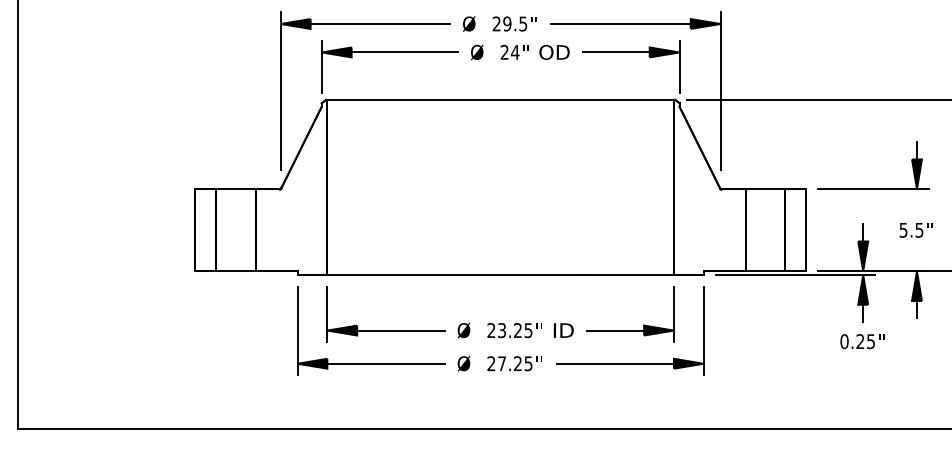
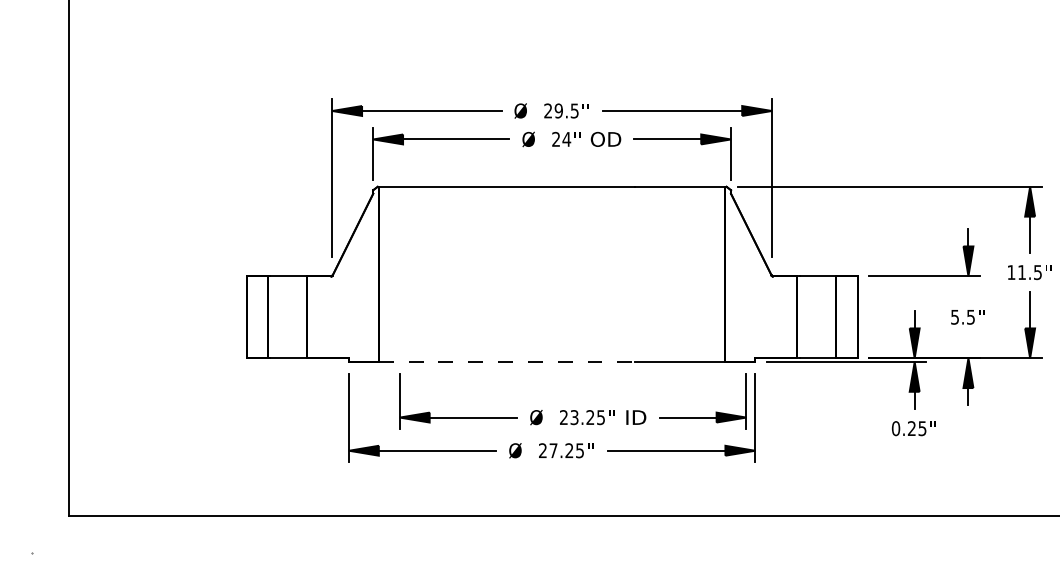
line: (456, 274) -> (507, 361), solid -> dashed
part: (500, 323) -> (572, 410), moved

